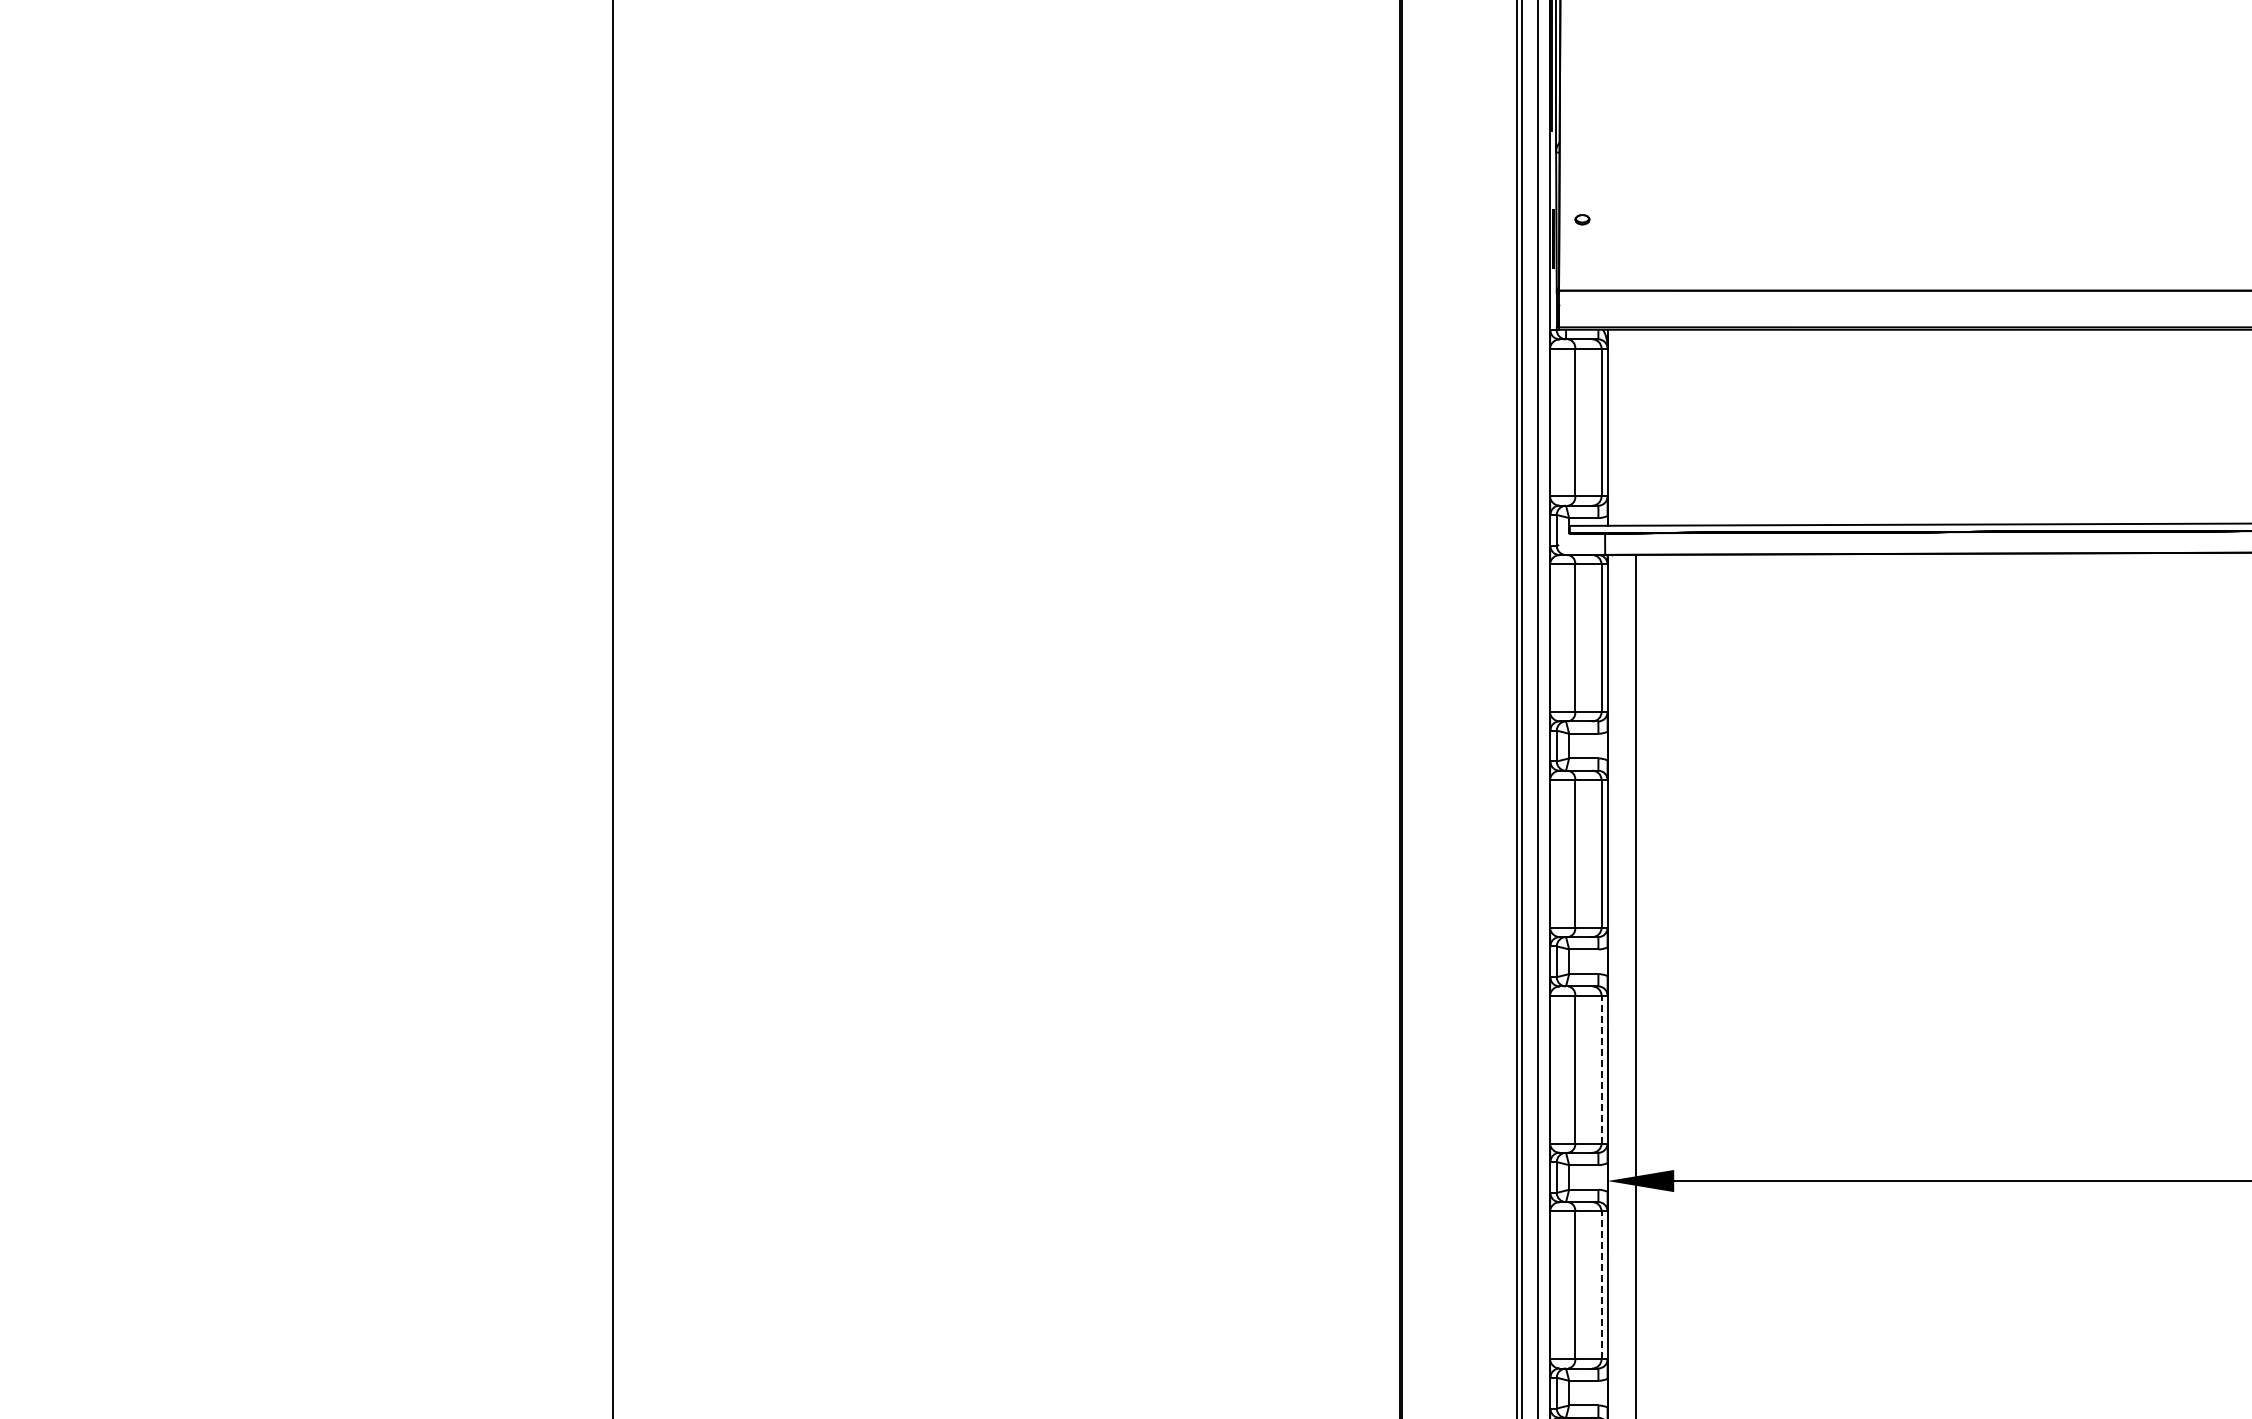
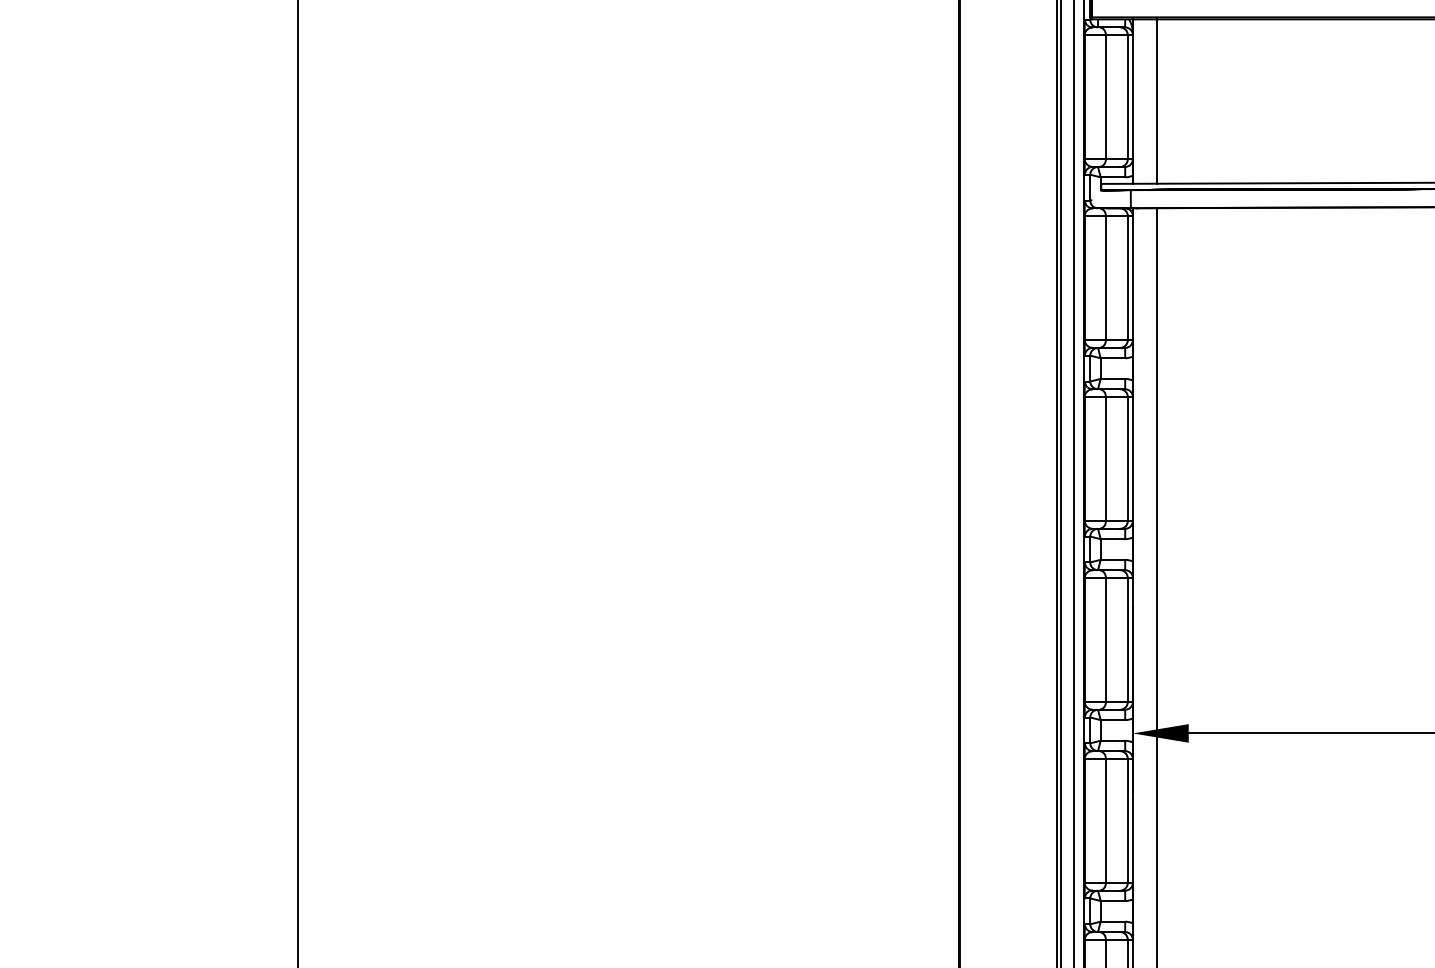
line: (1636, 427) -> (1157, 101), added
line: (1601, 1069) -> (1127, 639), dashed -> solid
line: (1601, 1285) -> (1127, 821), dashed -> solid

